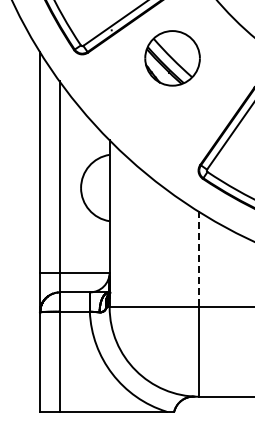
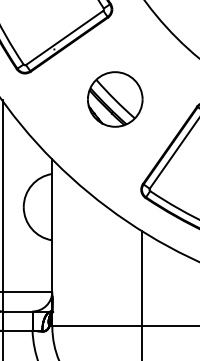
part: (172, 58) -> (115, 99), moved
line: (199, 259) -> (142, 278), dashed -> solid

